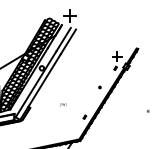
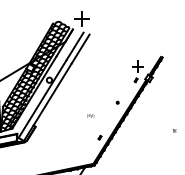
text: (63, 104) -> (90, 115), moved

